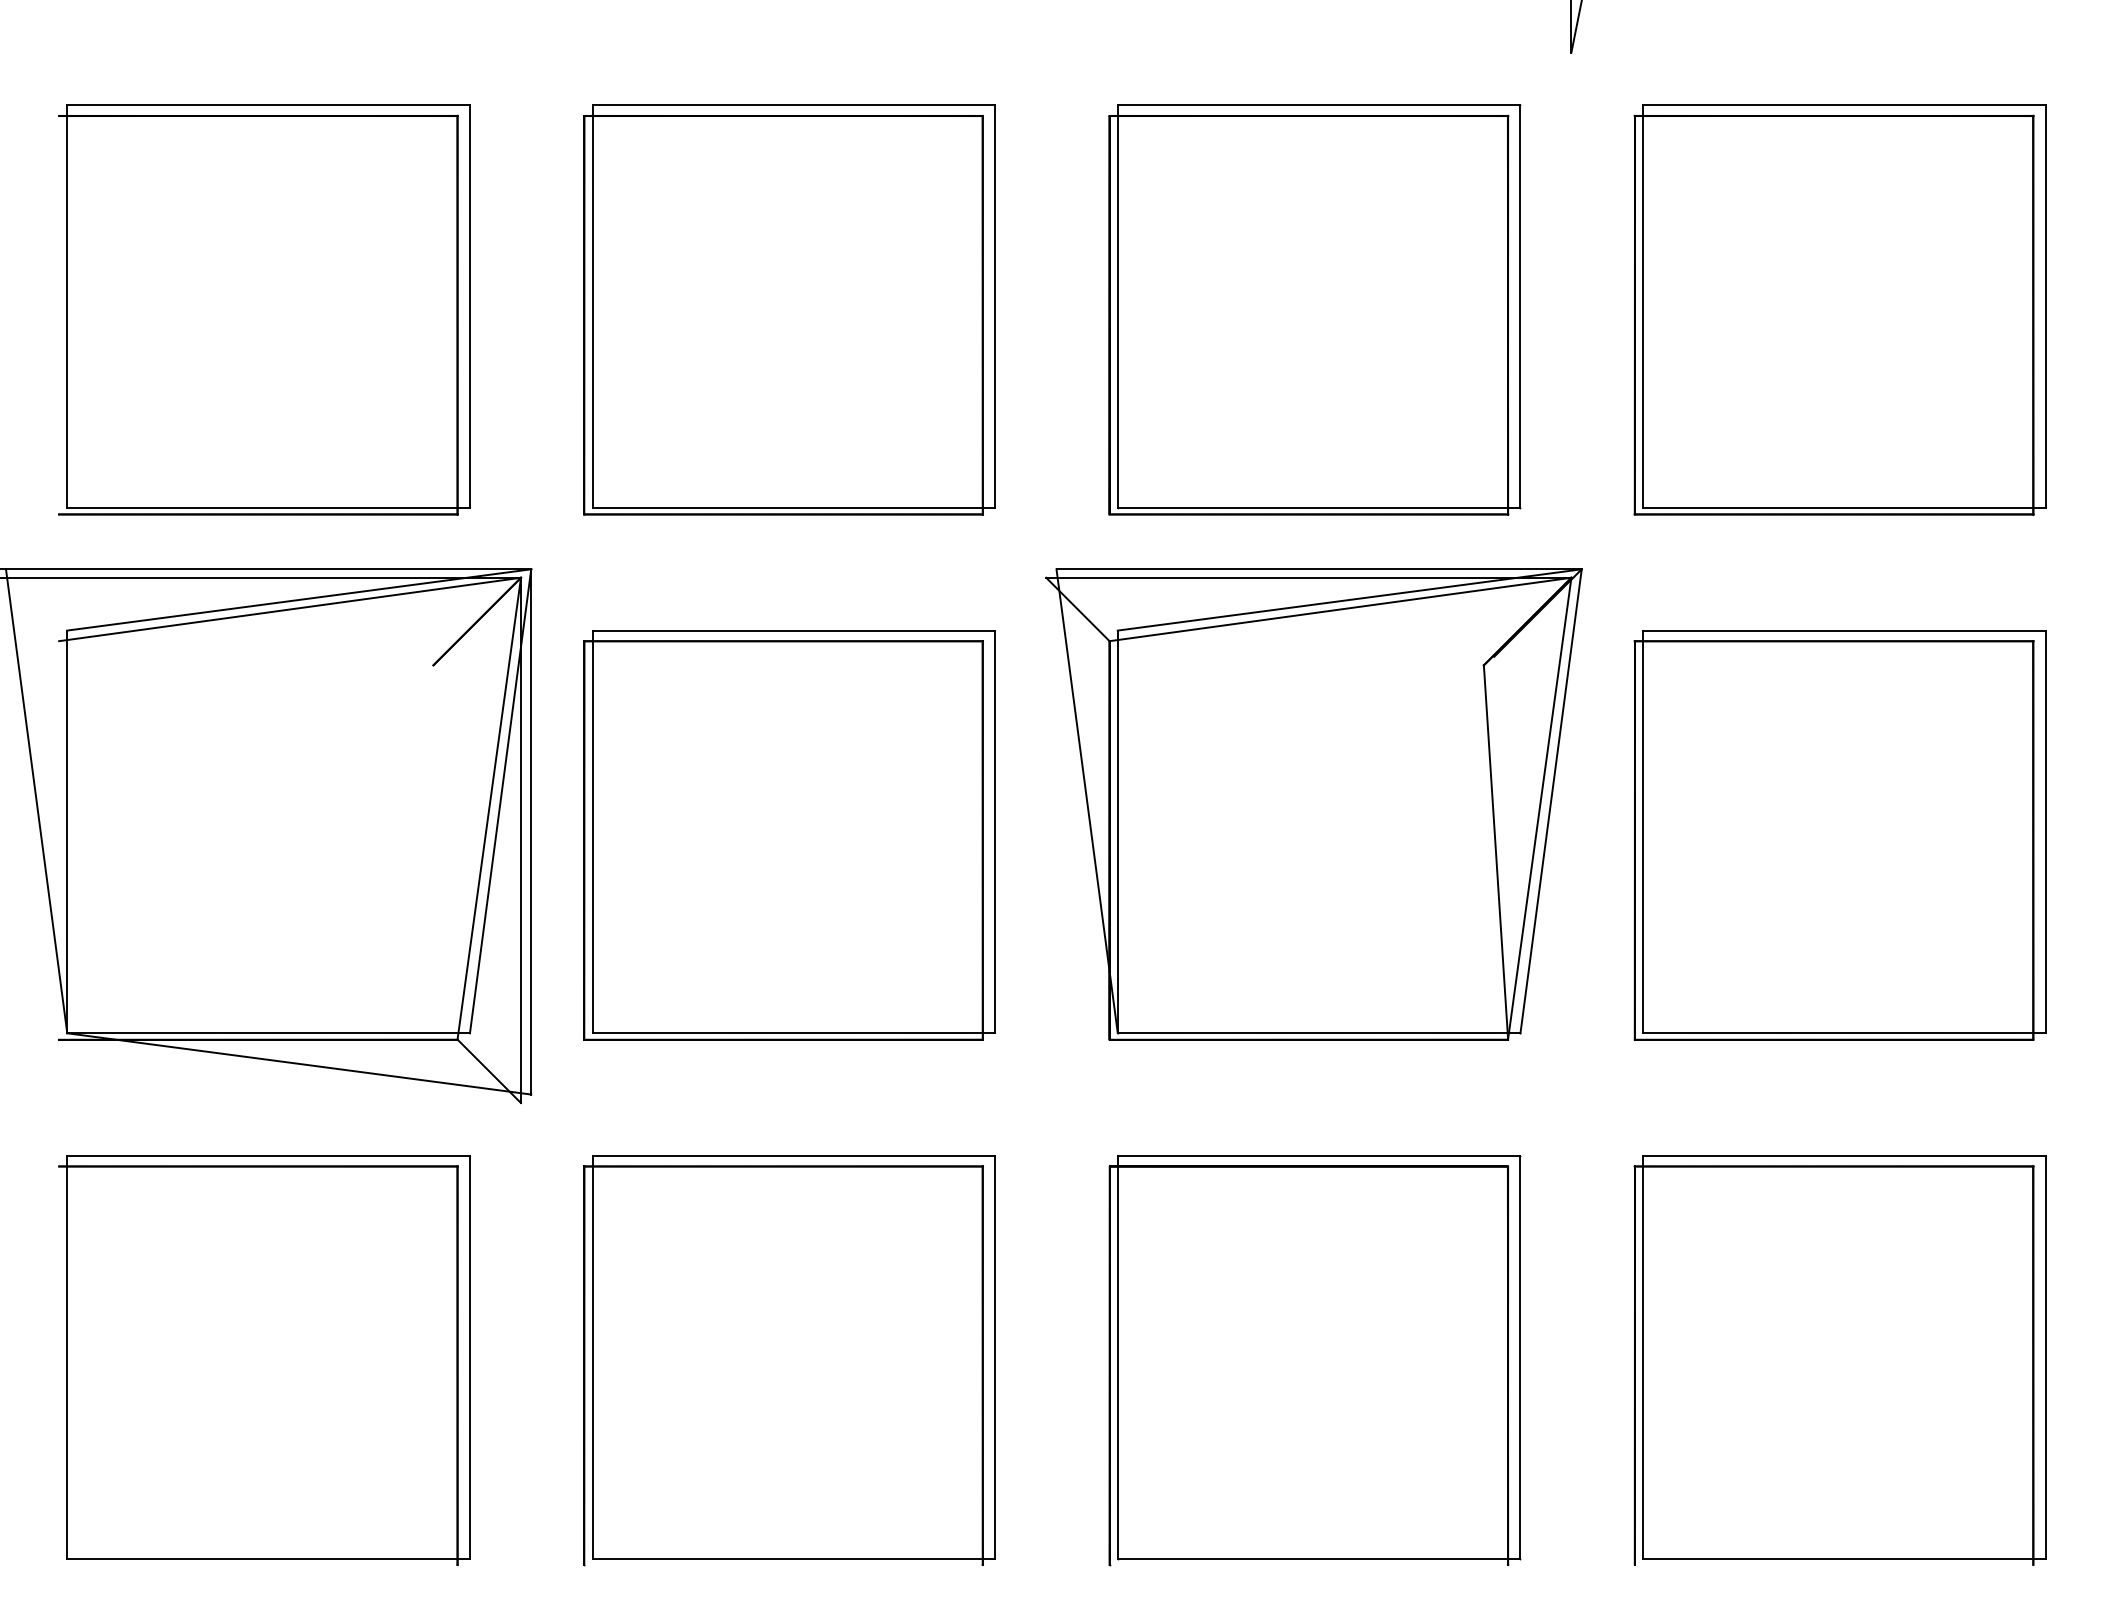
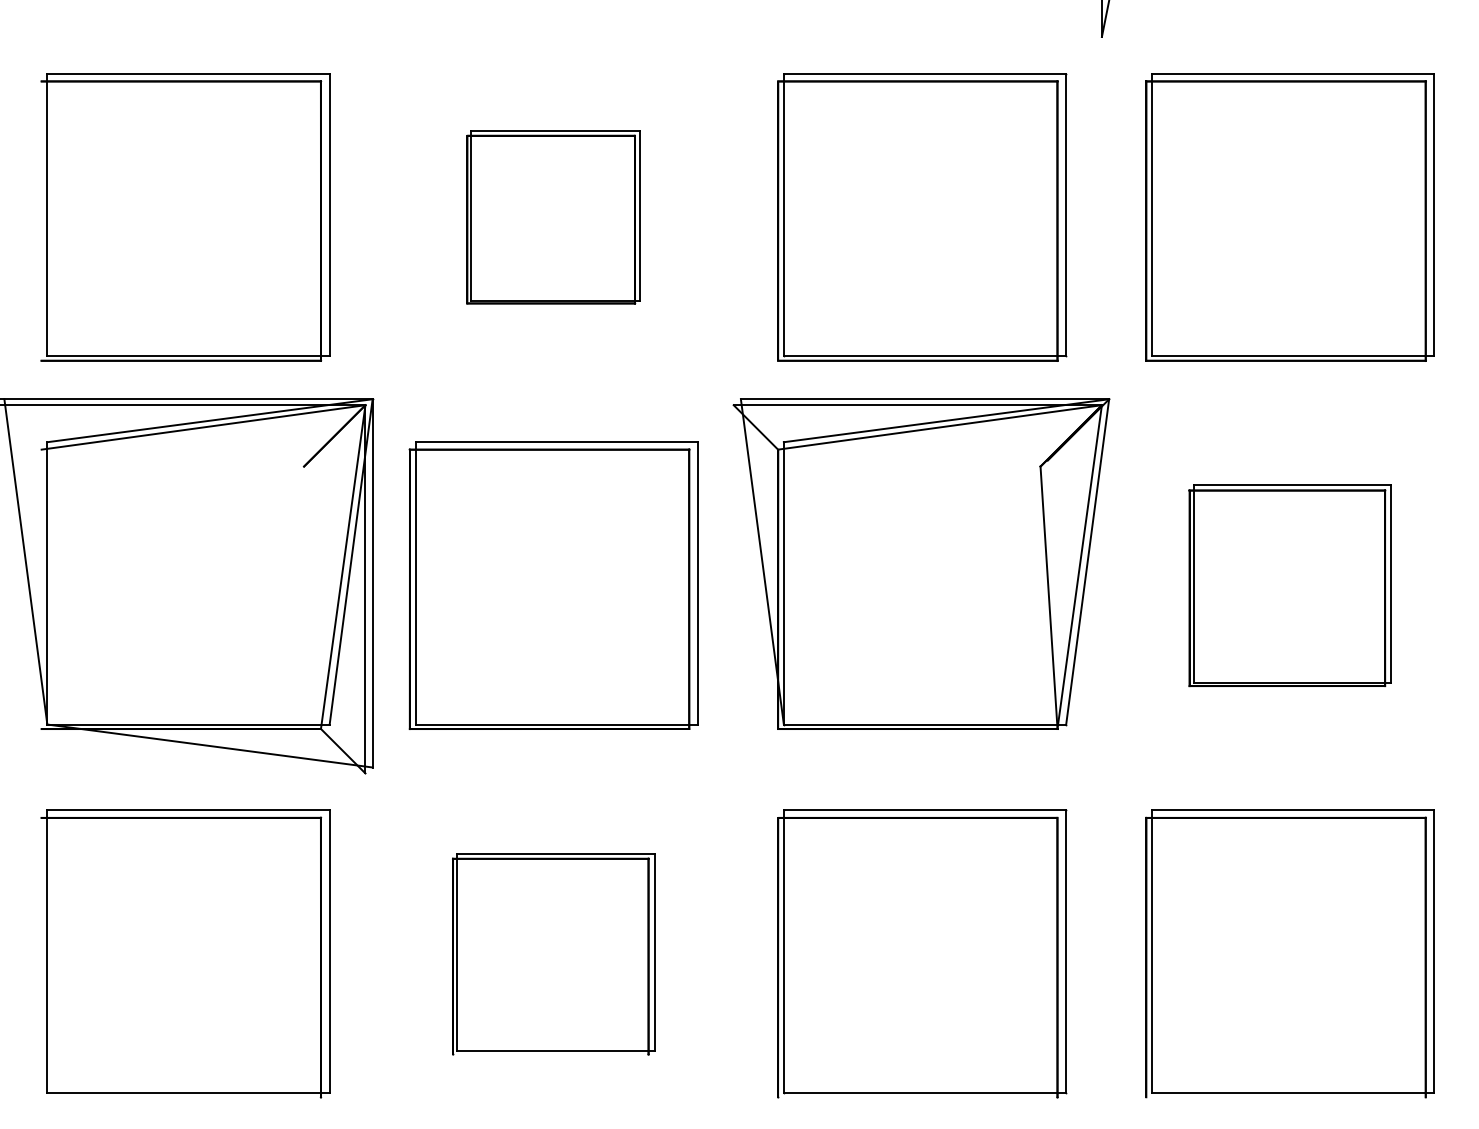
part: (789, 309) -> (553, 217), size x0.6
part: (1839, 835) -> (1289, 585), size x0.7
part: (789, 1360) -> (553, 953), size x0.7

